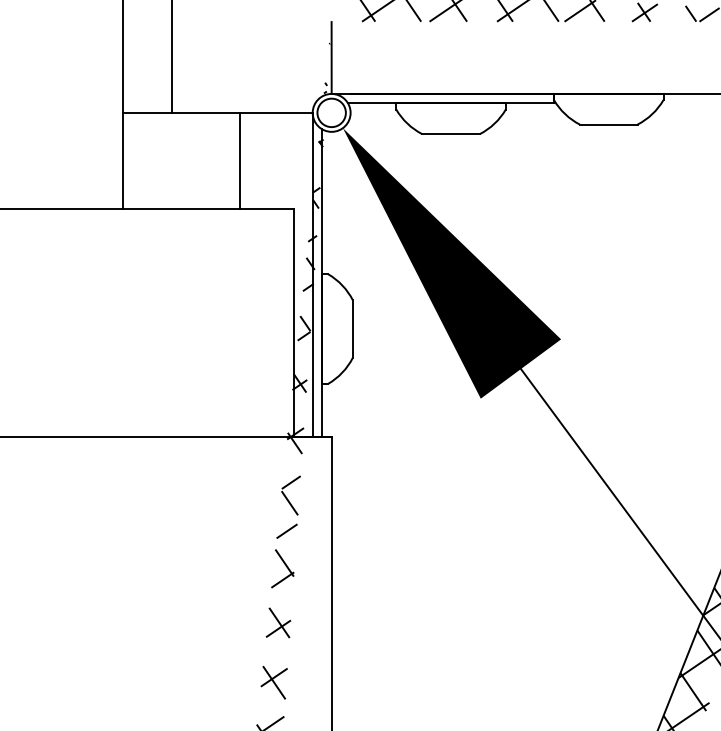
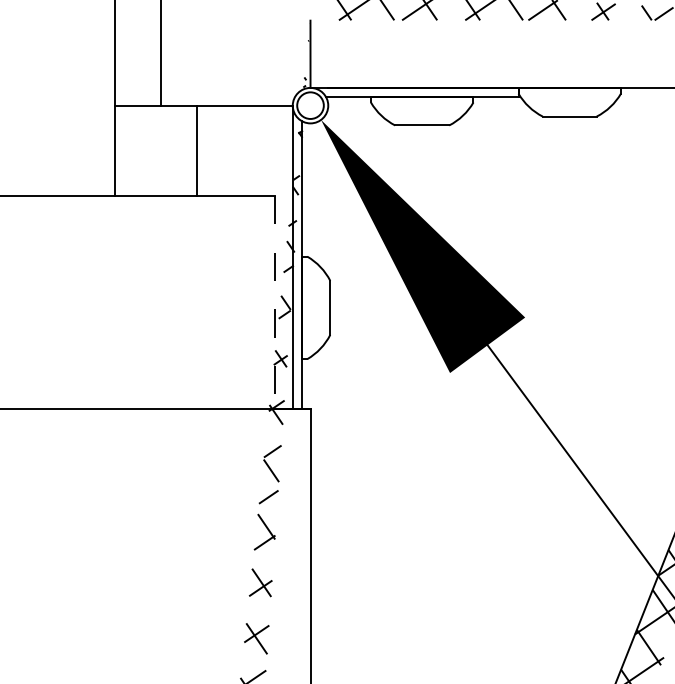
line: (240, 160) -> (197, 150), moved
line: (294, 323) -> (275, 302), solid -> dashed

